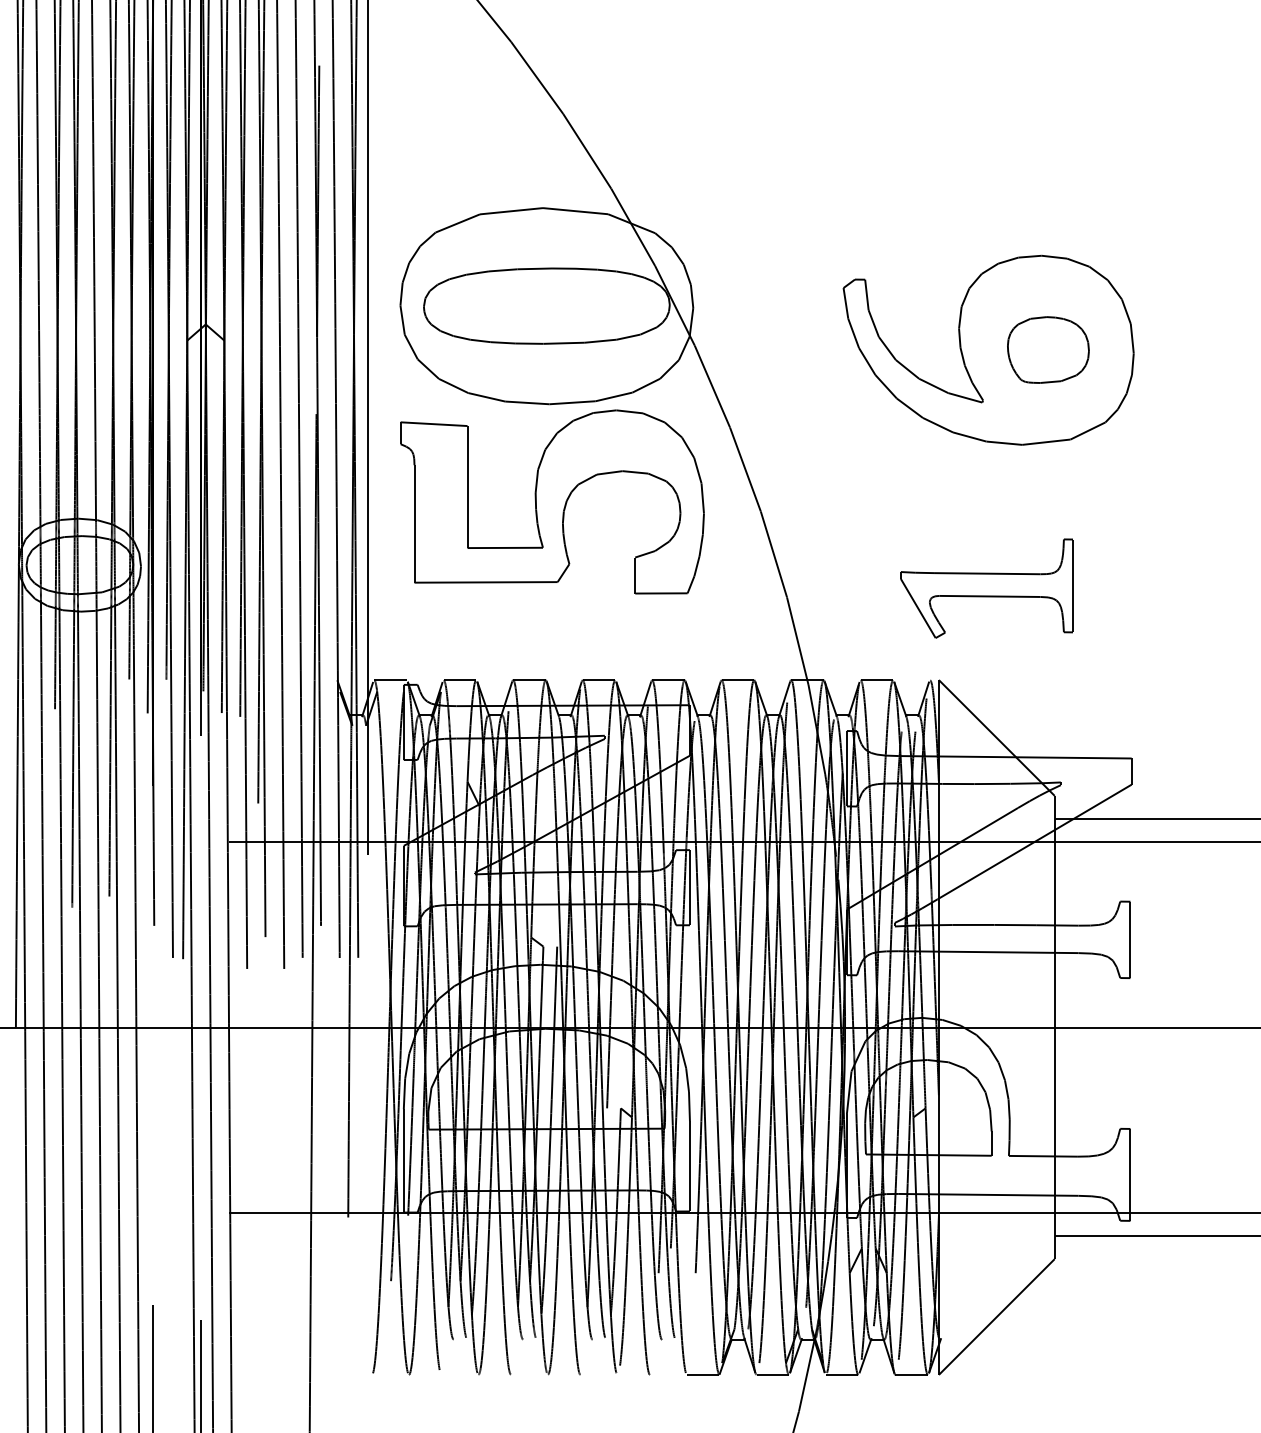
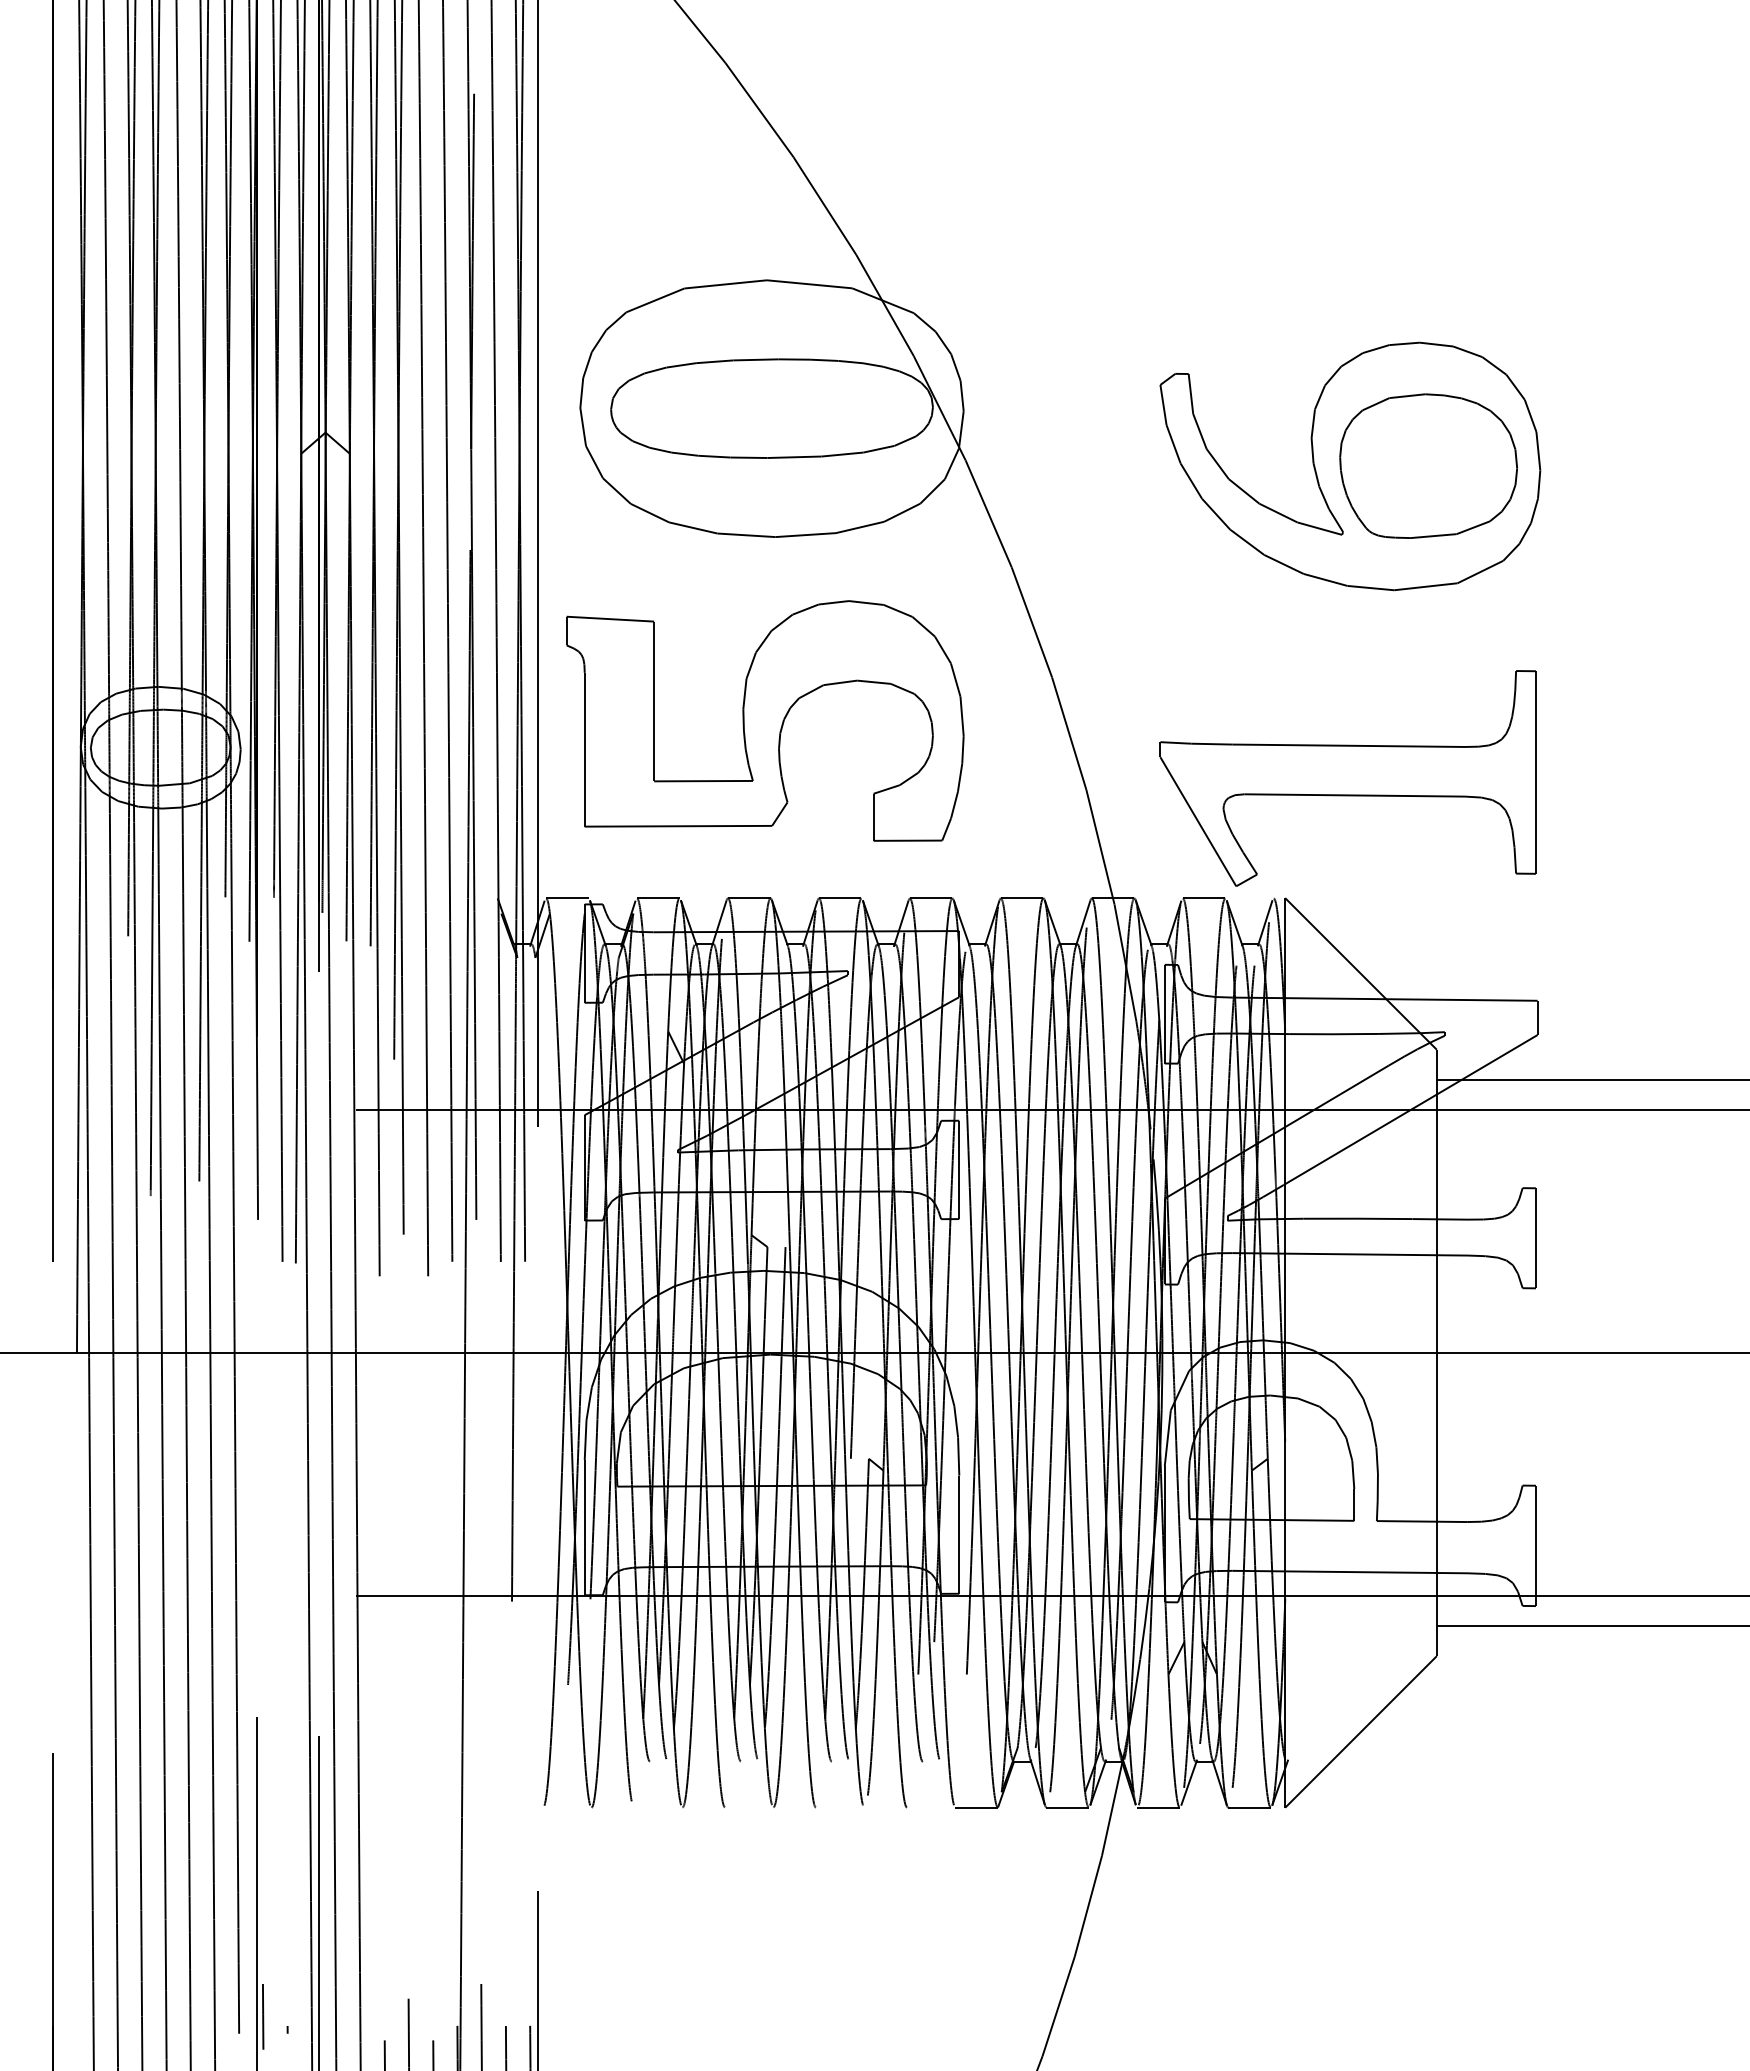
part: (1048, 349) -> (1428, 465), size x1.67
part: (552, 501) -> (765, 720), moved
part: (986, 588) -> (1347, 778), size x1.67

